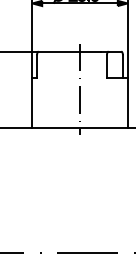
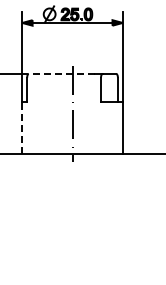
line: (69, 51) -> (61, 73), solid -> dashed
line: (32, 102) -> (22, 127), solid -> dashed

